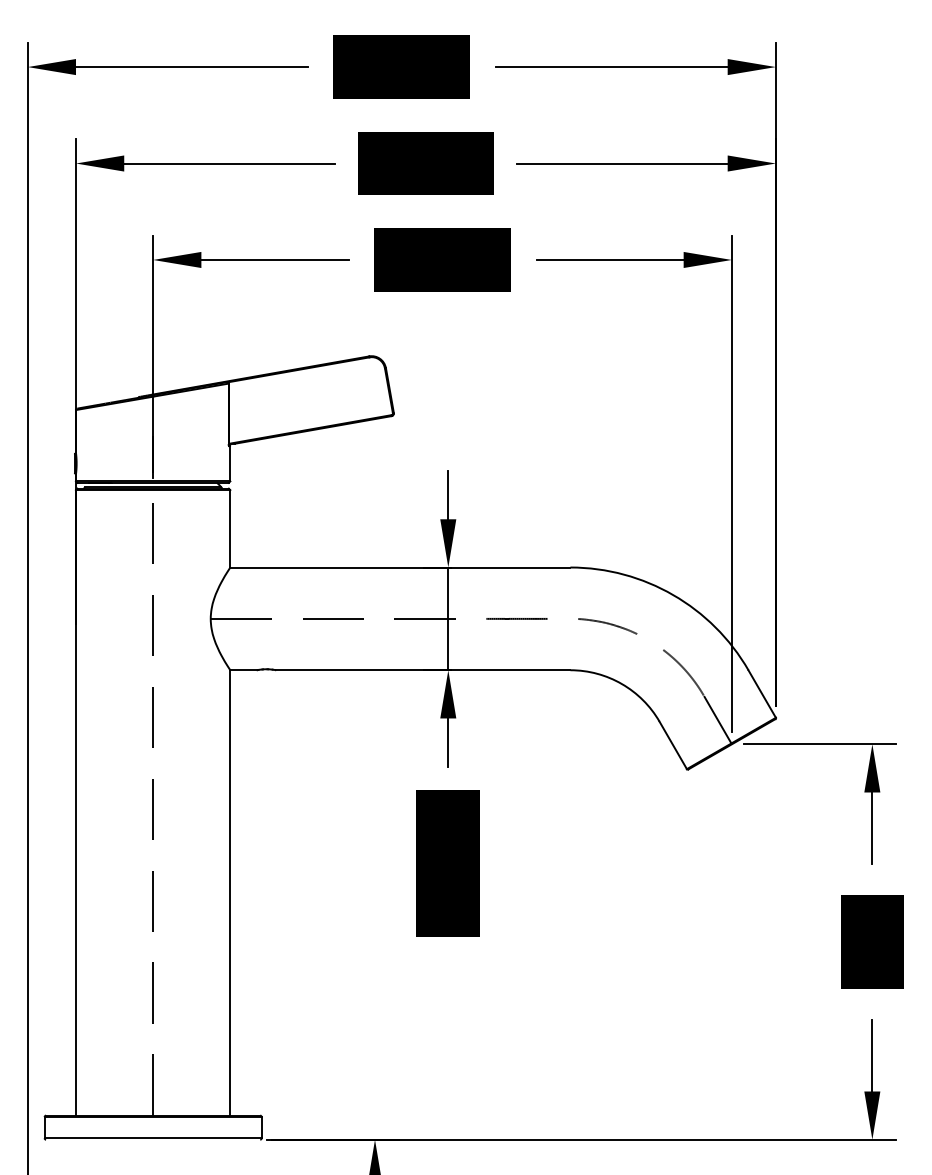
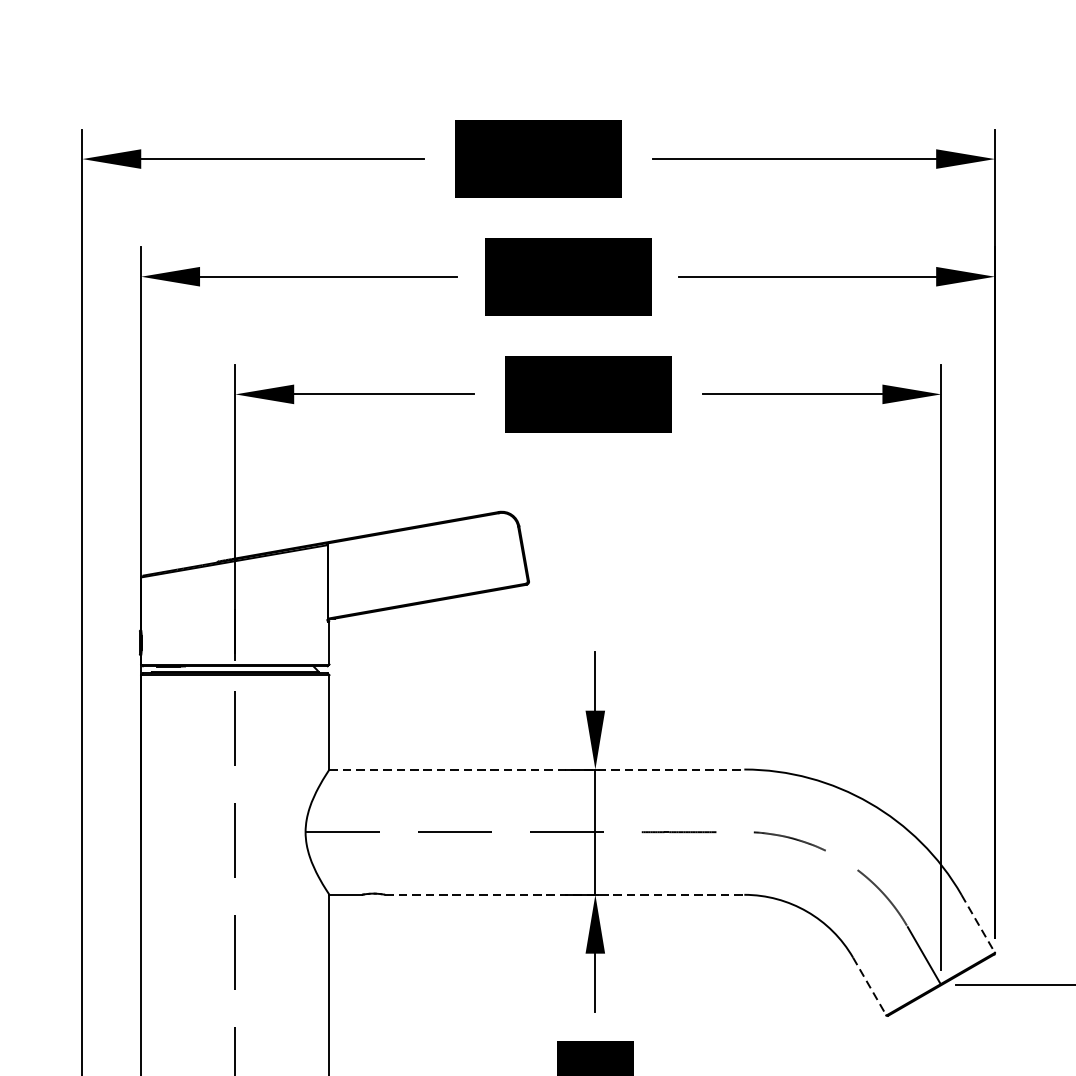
line: (400, 567) -> (537, 769), solid -> dashed
line: (423, 670) -> (565, 895), solid -> dashed
line: (762, 694) -> (978, 924), solid -> dashed
line: (673, 745) -> (870, 986), solid -> dashed

